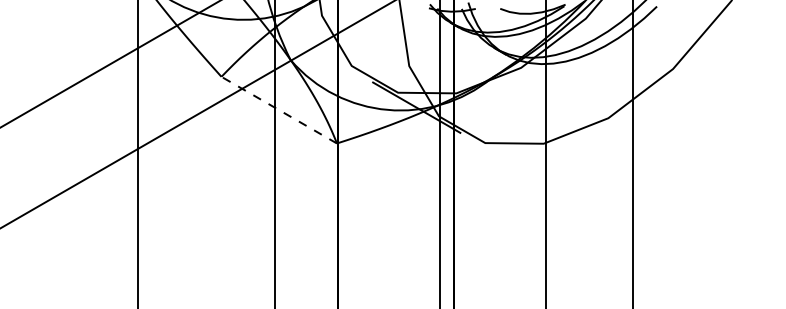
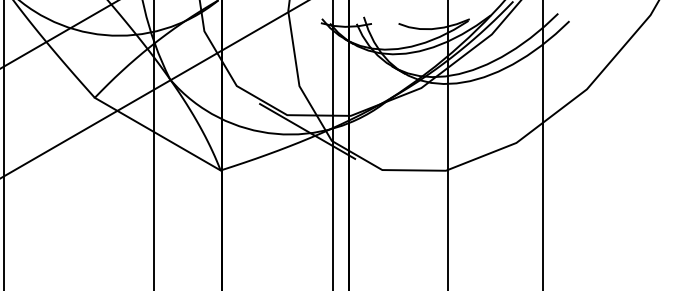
line: (279, 110) -> (158, 134), dashed -> solid

